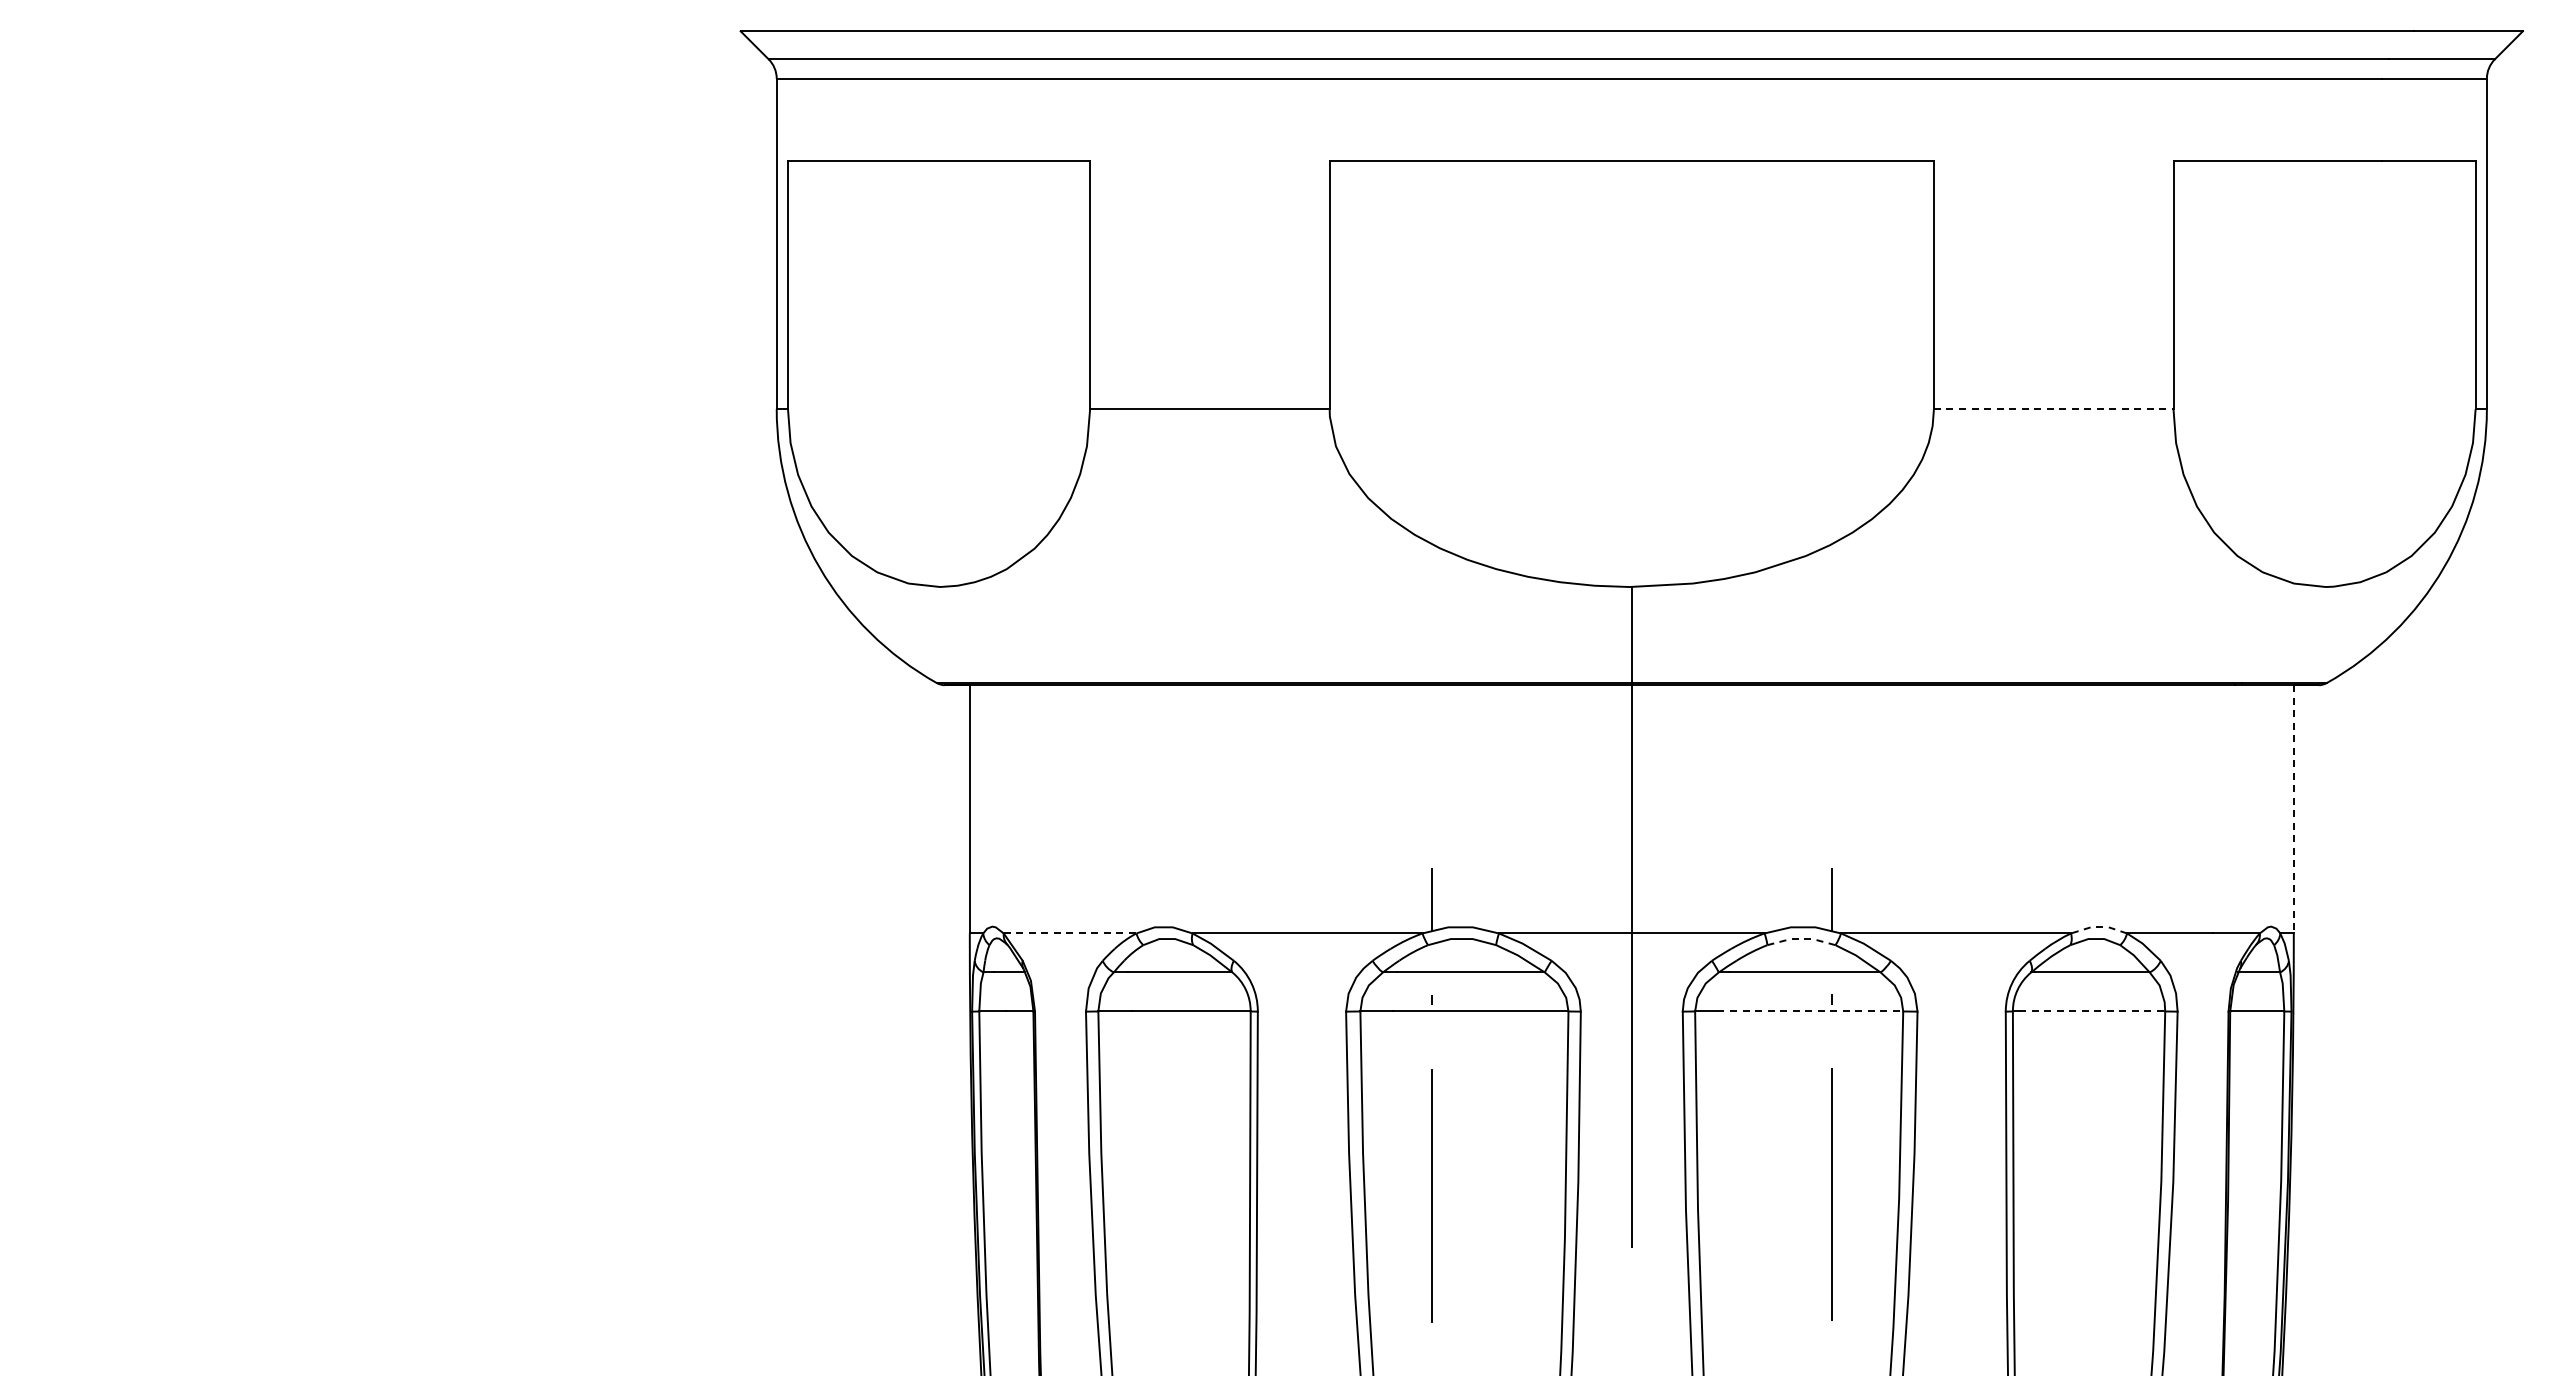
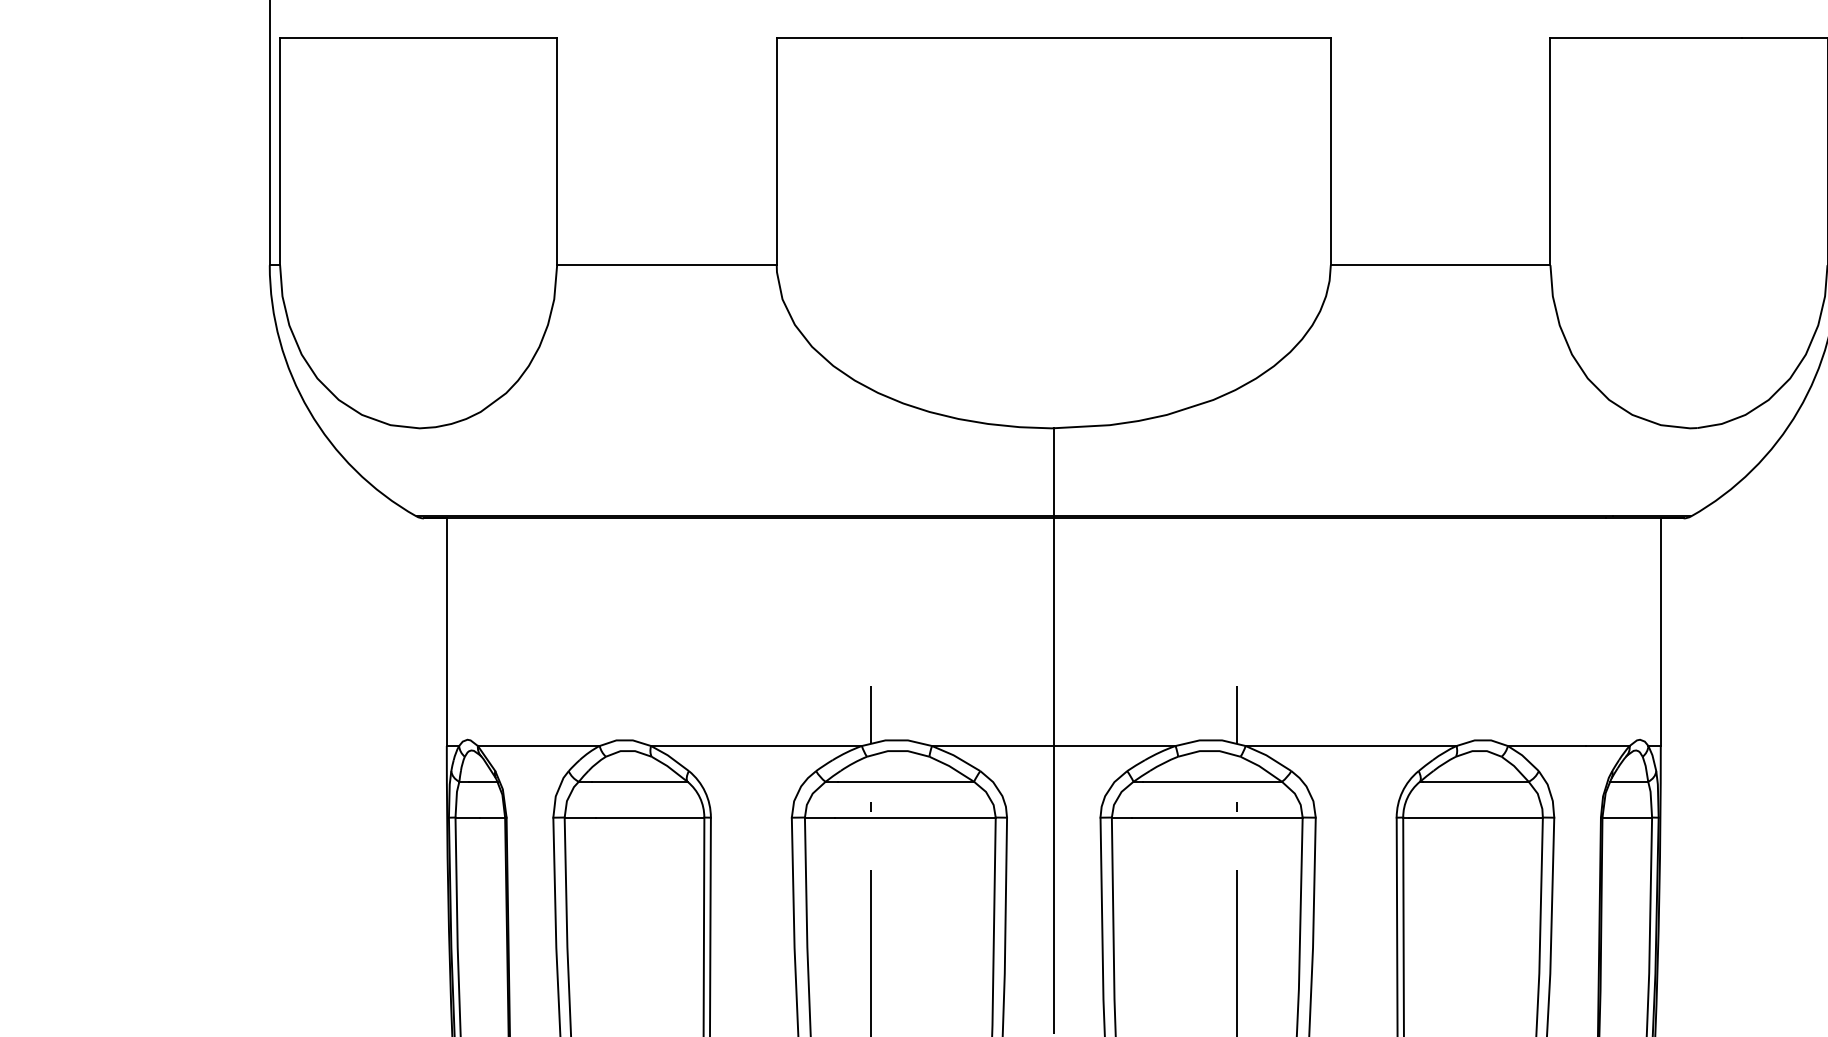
line: (2053, 409) -> (1440, 265), dashed -> solid
line: (2293, 809) -> (1660, 632), dashed -> solid
line: (2098, 927) -> (1481, 740), dashed -> solid
line: (1070, 933) -> (539, 746), dashed -> solid
line: (1801, 939) -> (1209, 751), dashed -> solid
line: (1810, 1011) -> (1217, 817), dashed -> solid
line: (2092, 1011) -> (1476, 817), dashed -> solid

